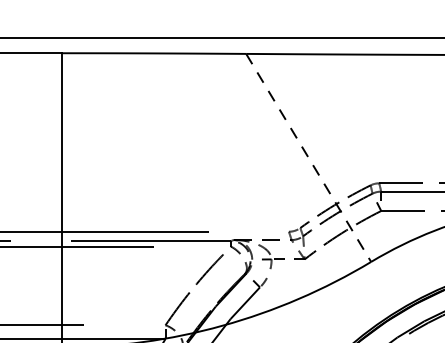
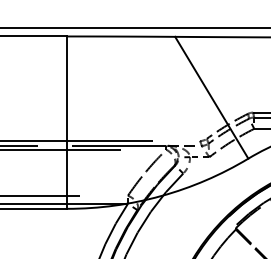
line: (309, 159) -> (212, 98), dashed -> solid

